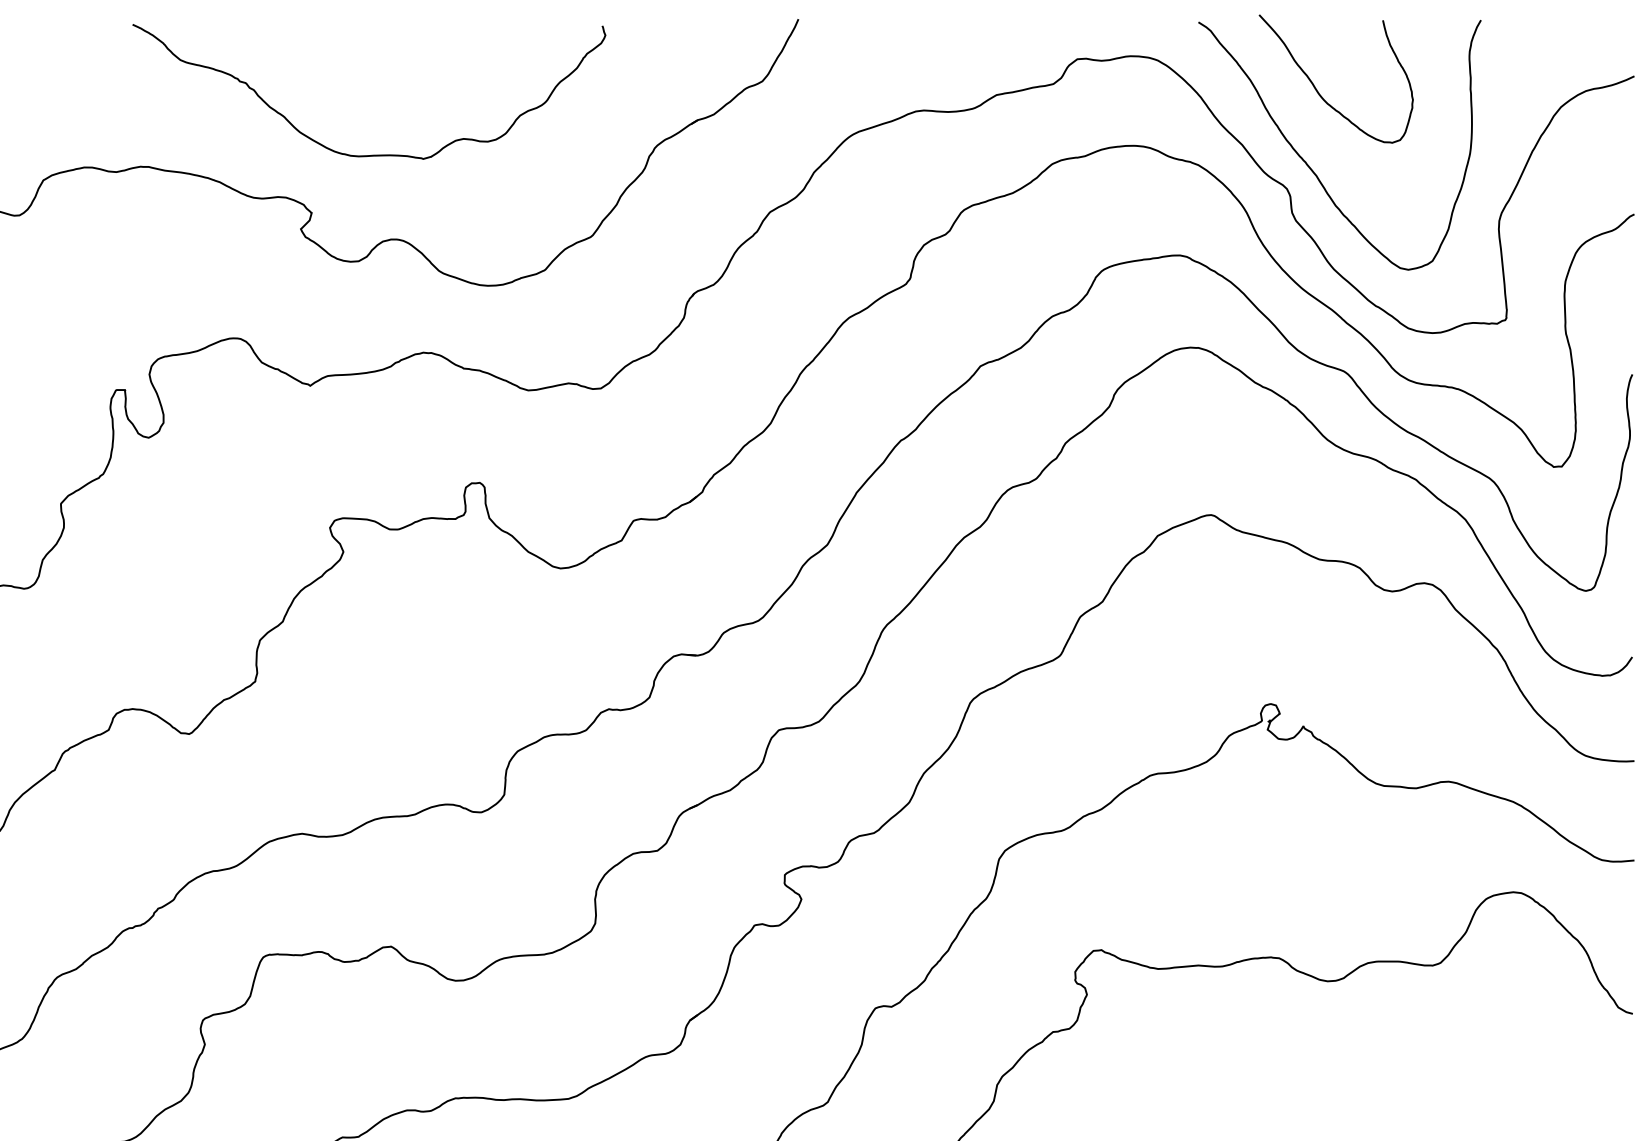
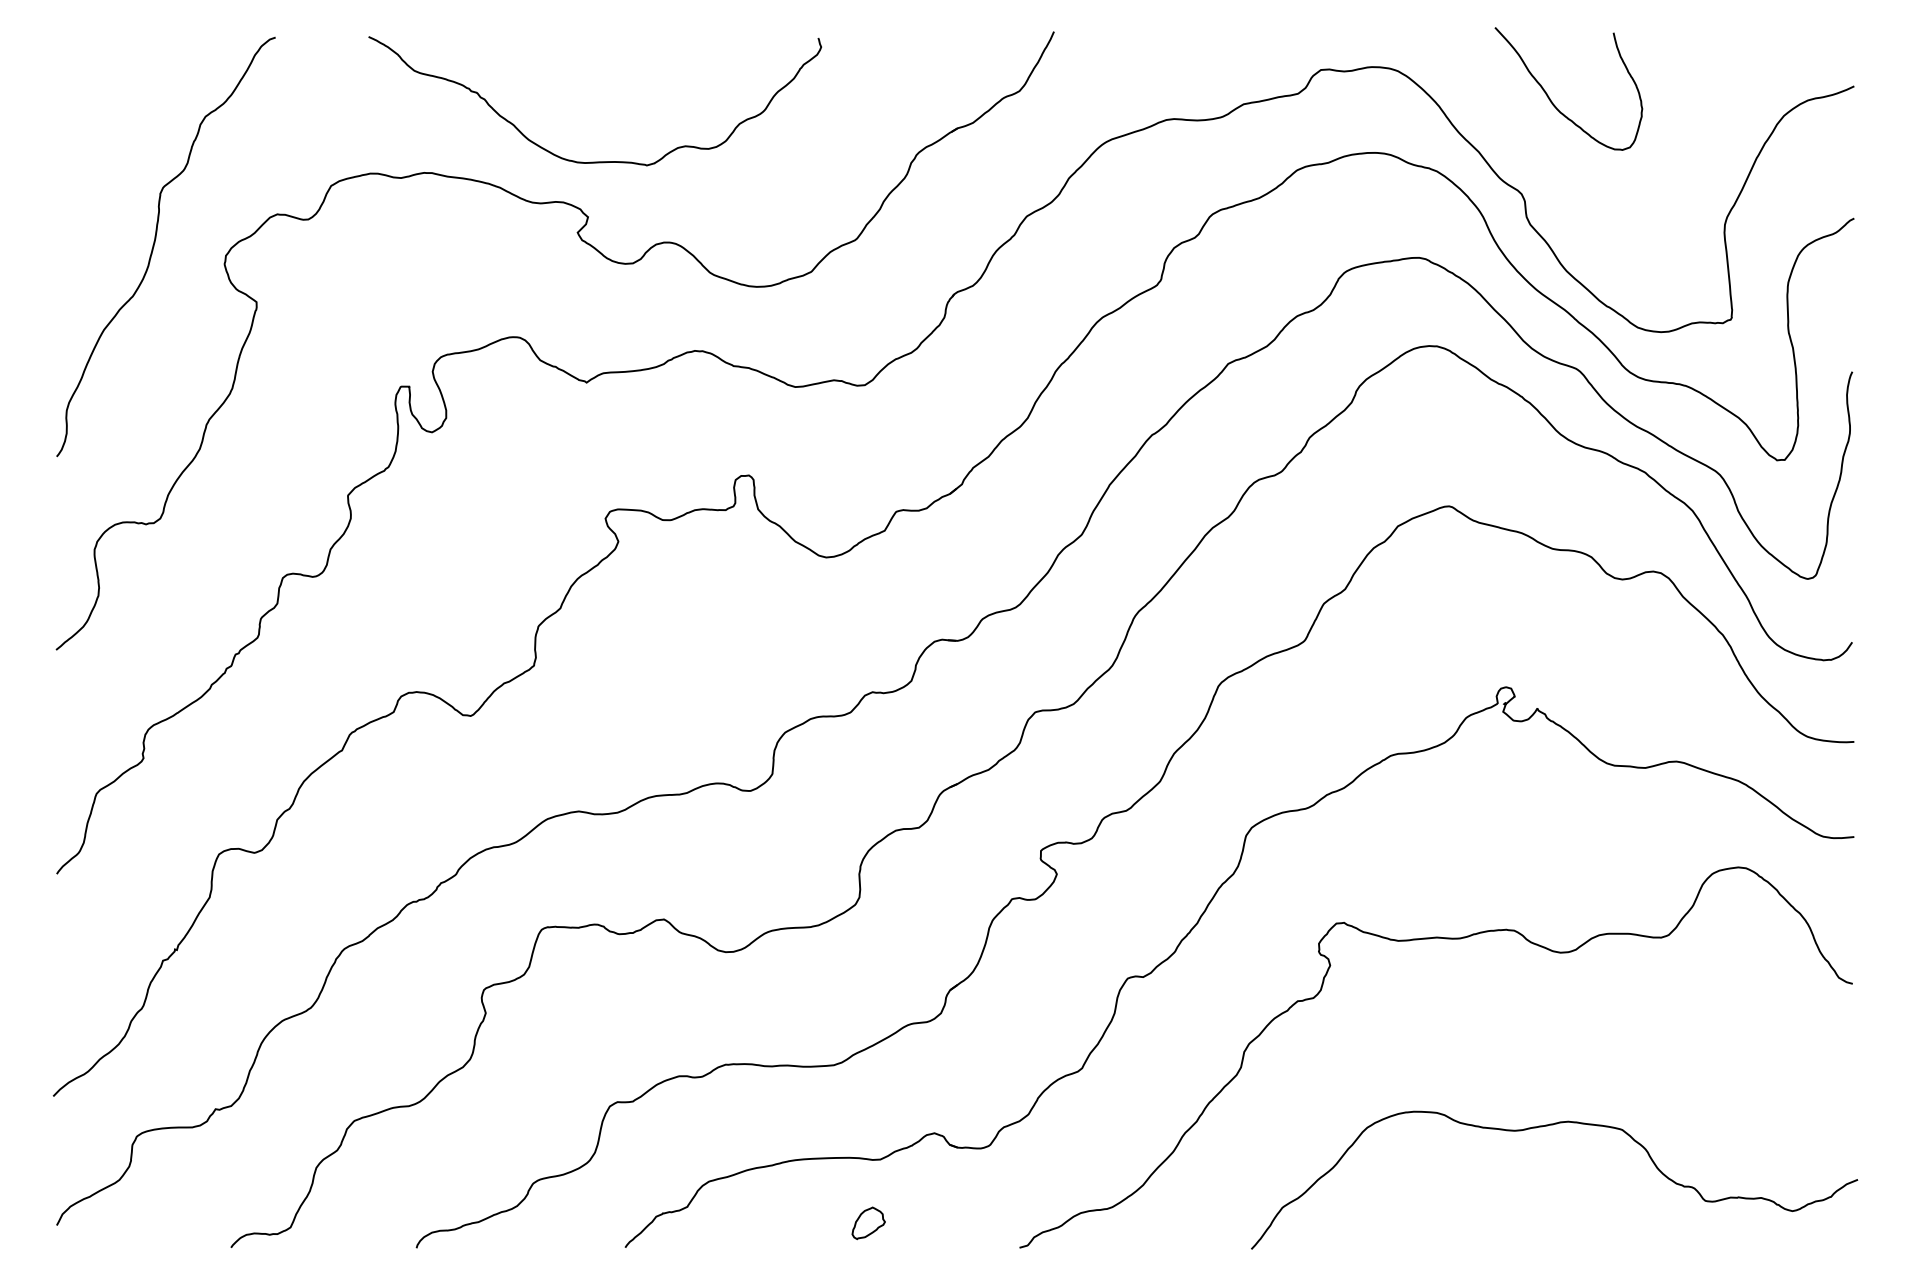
curve: (369, 154) -> (595, 161), moved
curve: (1312, 169) -> (1546, 175), removed

